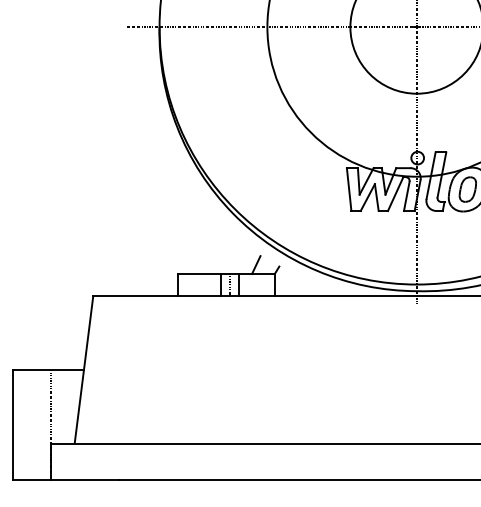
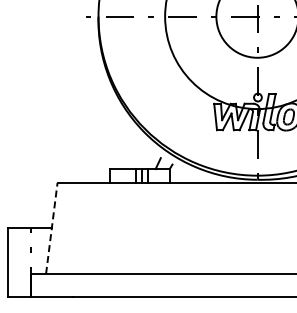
line: (83, 370) -> (51, 228), solid -> dashed

